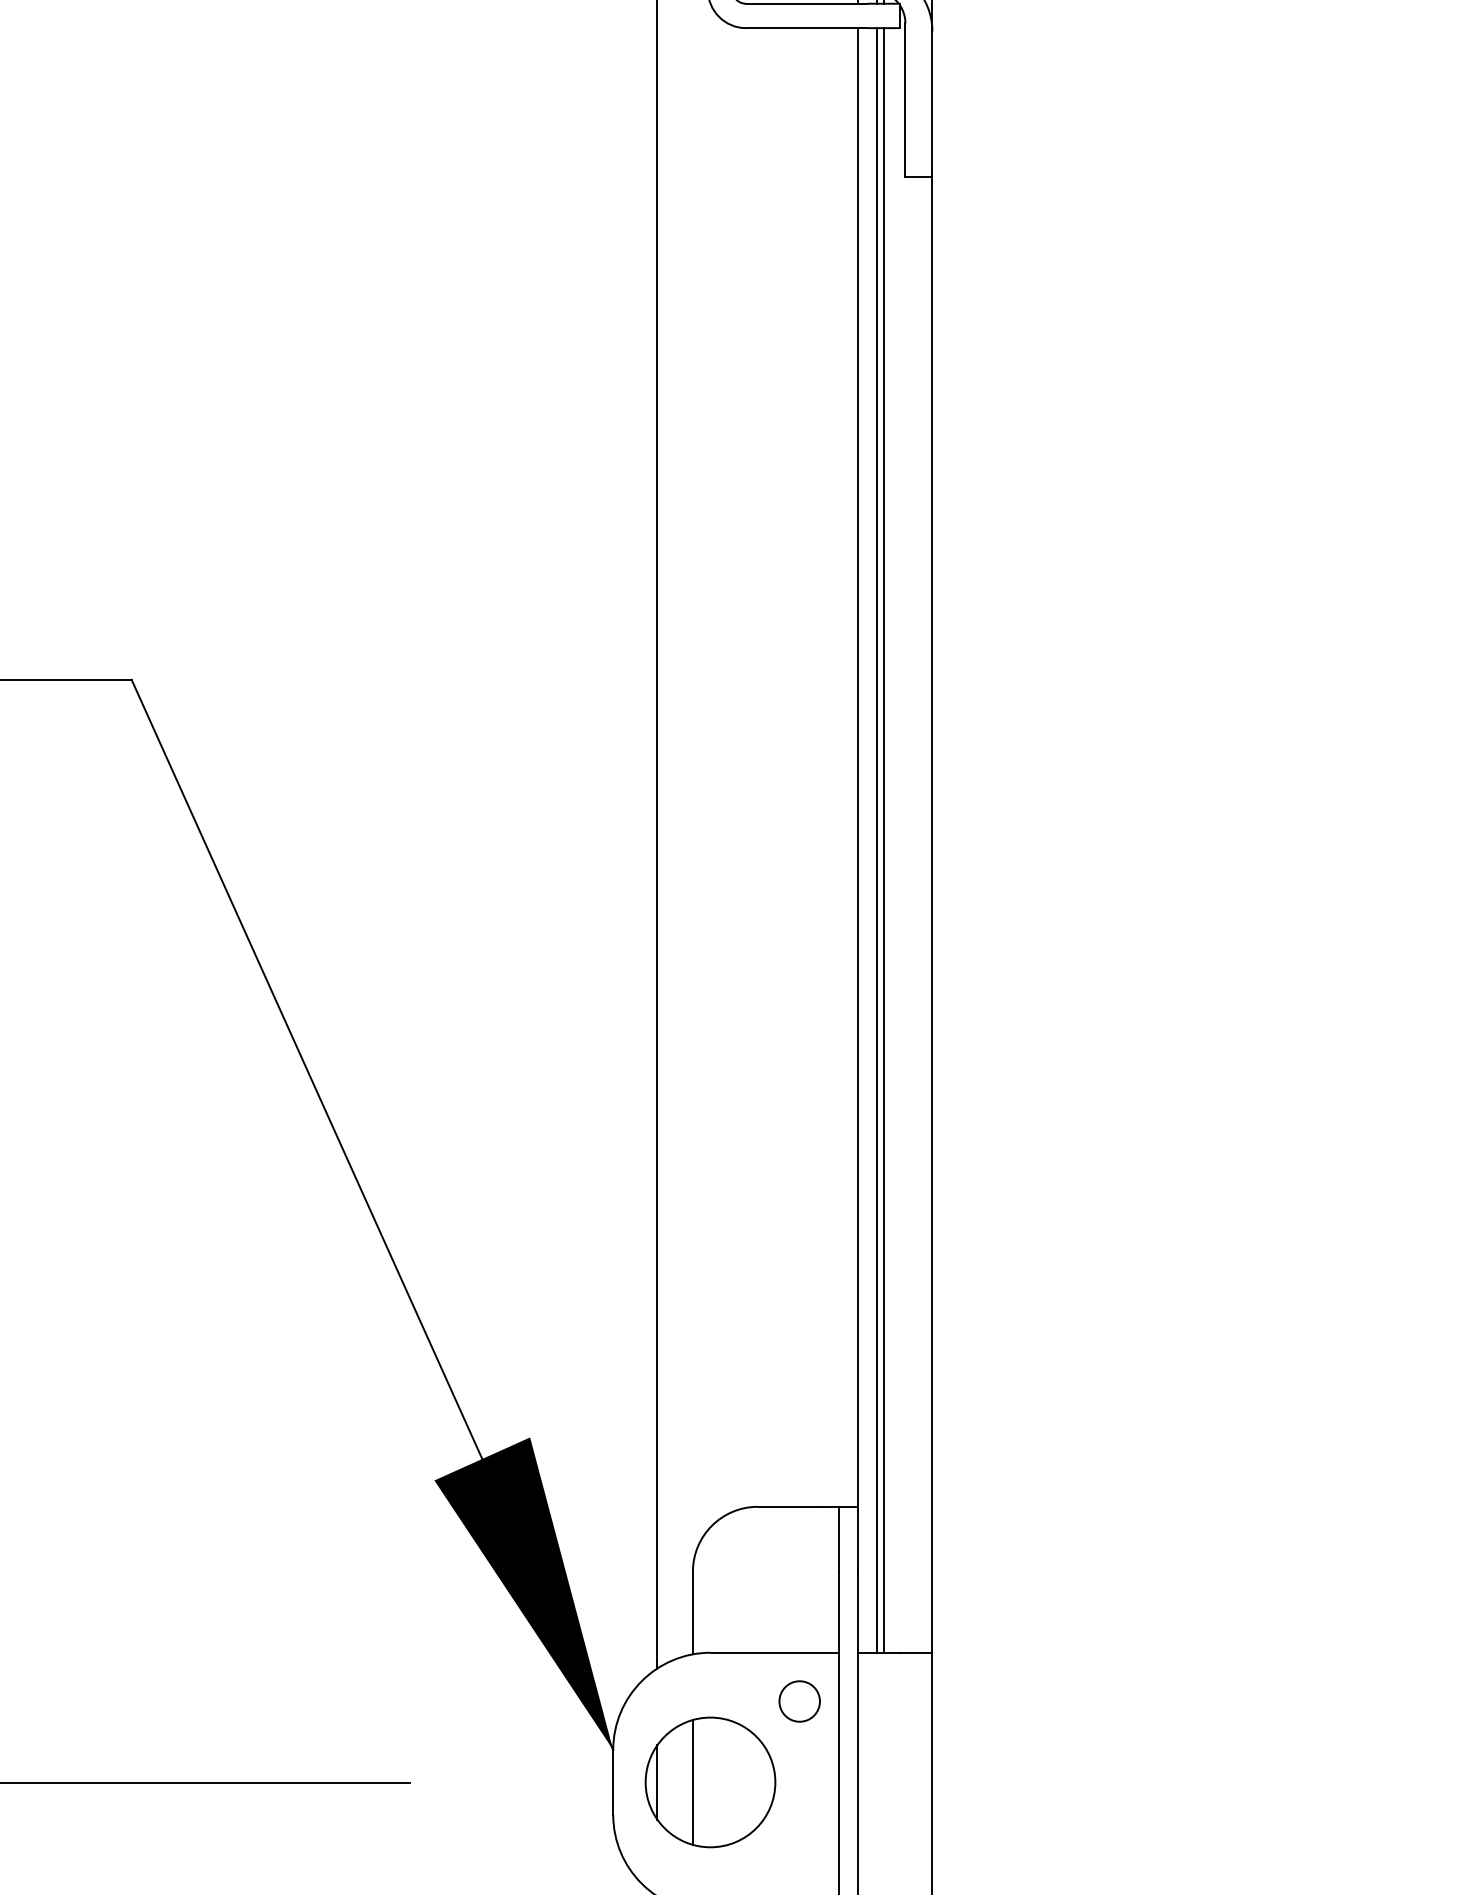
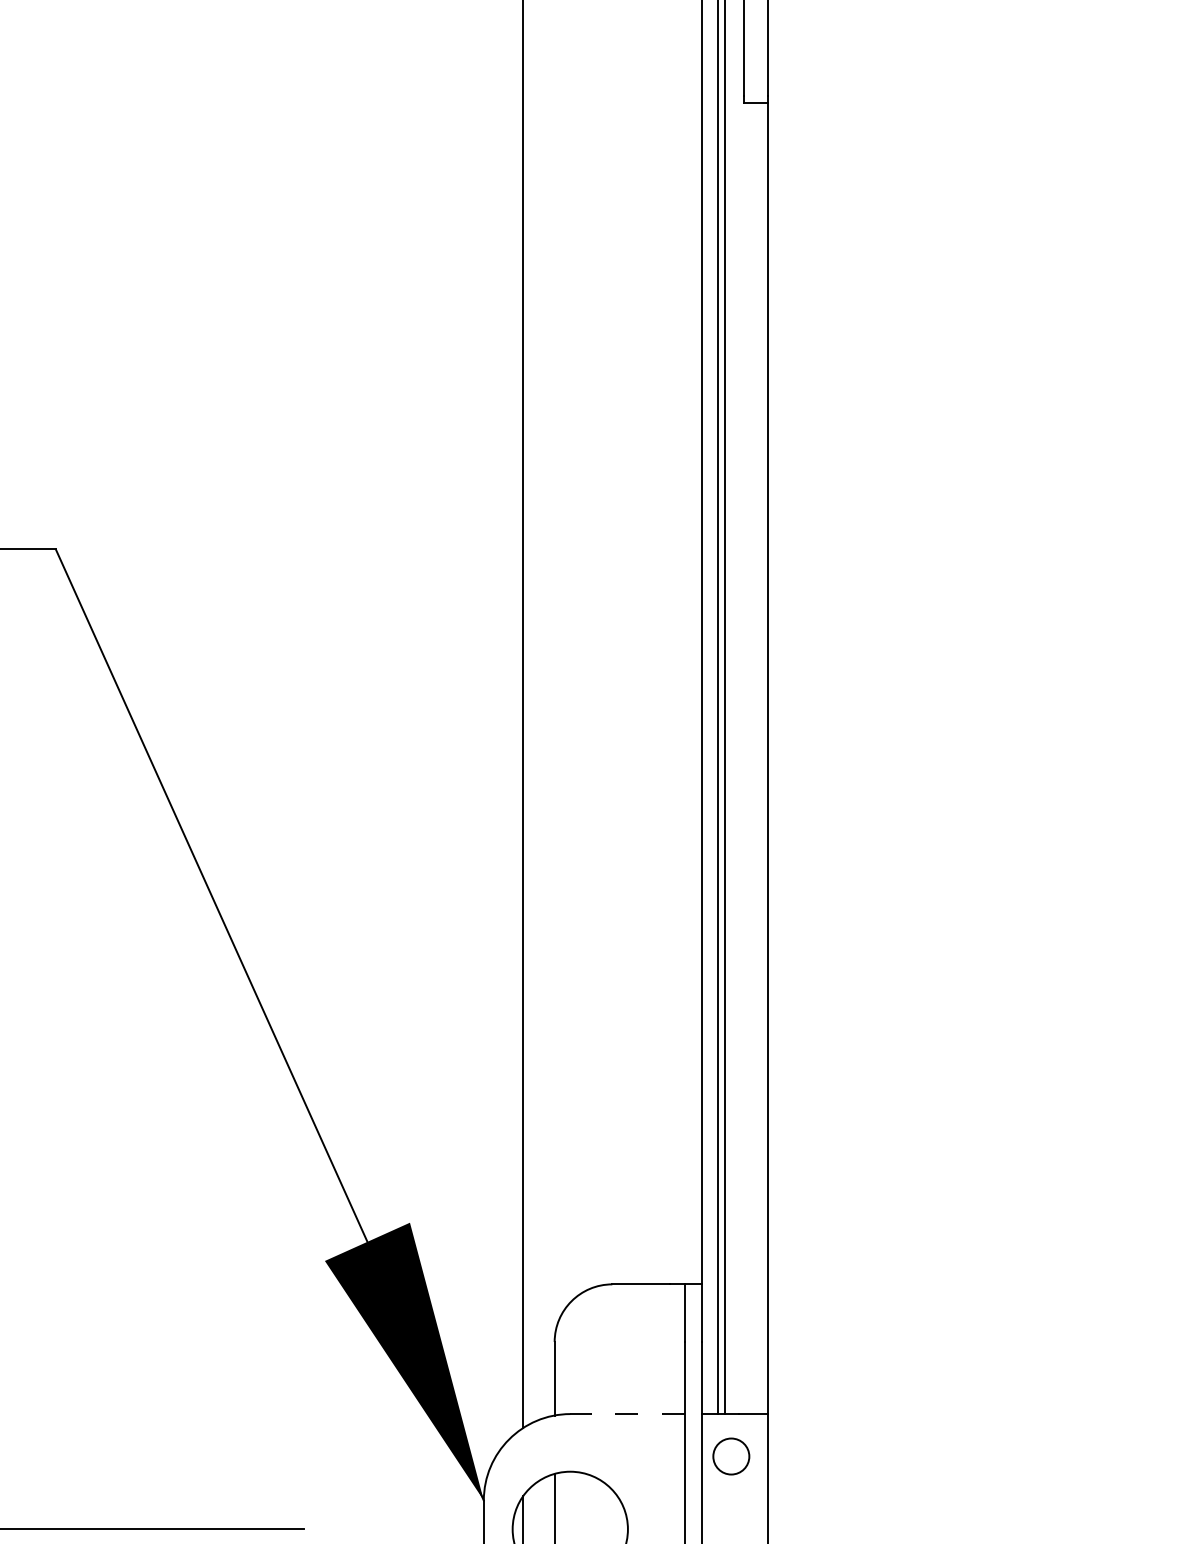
line: (774, 1652) -> (627, 1413), solid -> dashed
circle: (799, 1701) -> (731, 1456), moved

